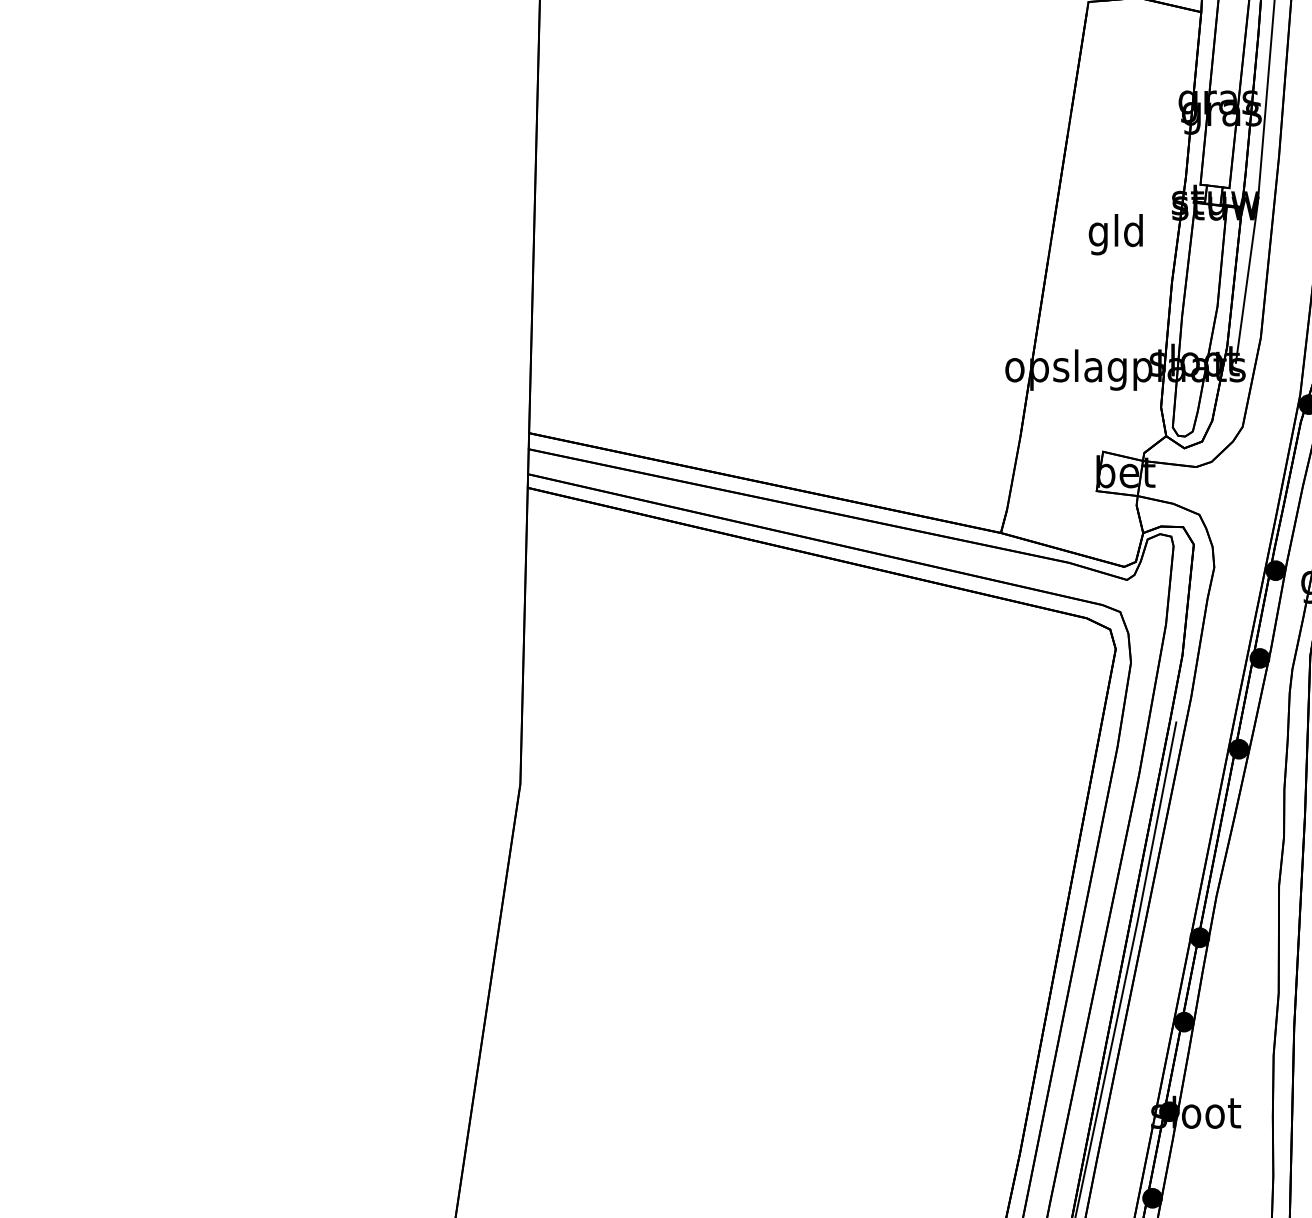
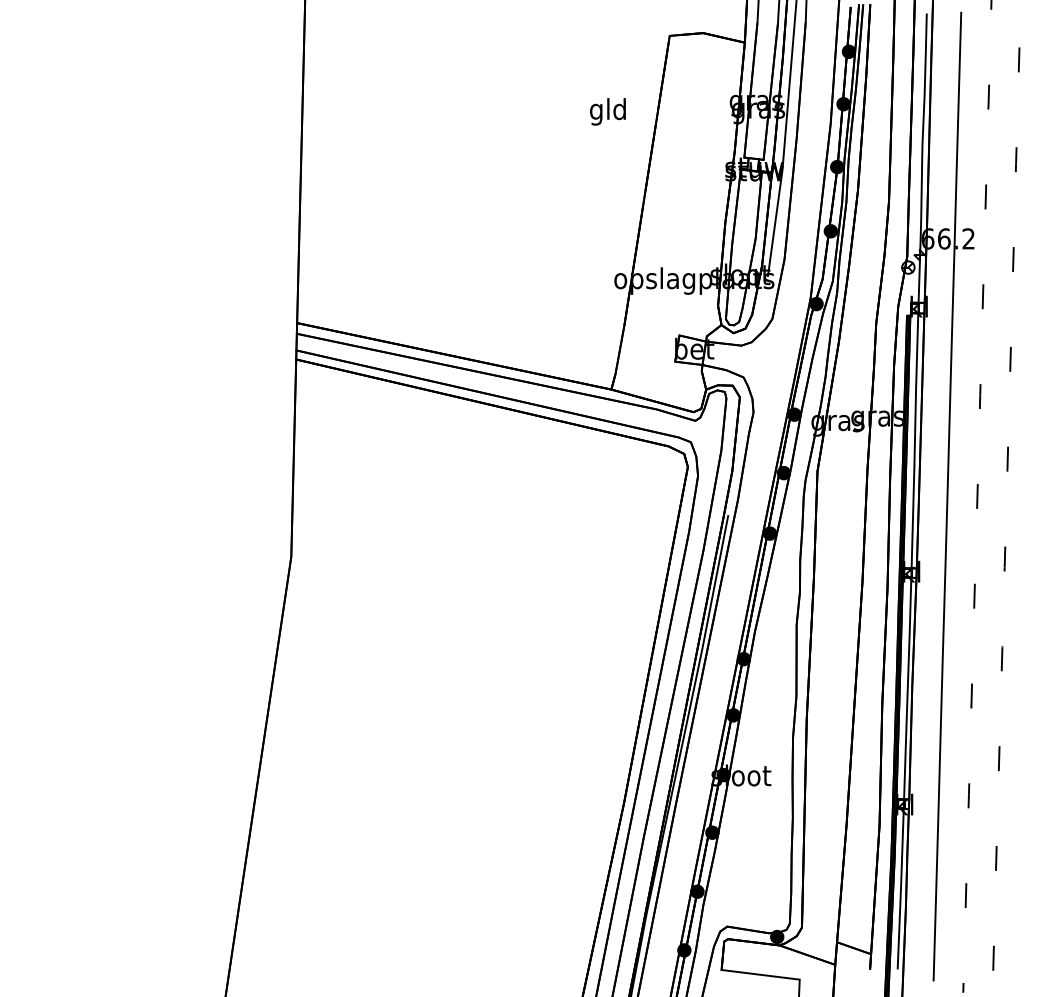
text: (1115, 234) -> (607, 111), moved

